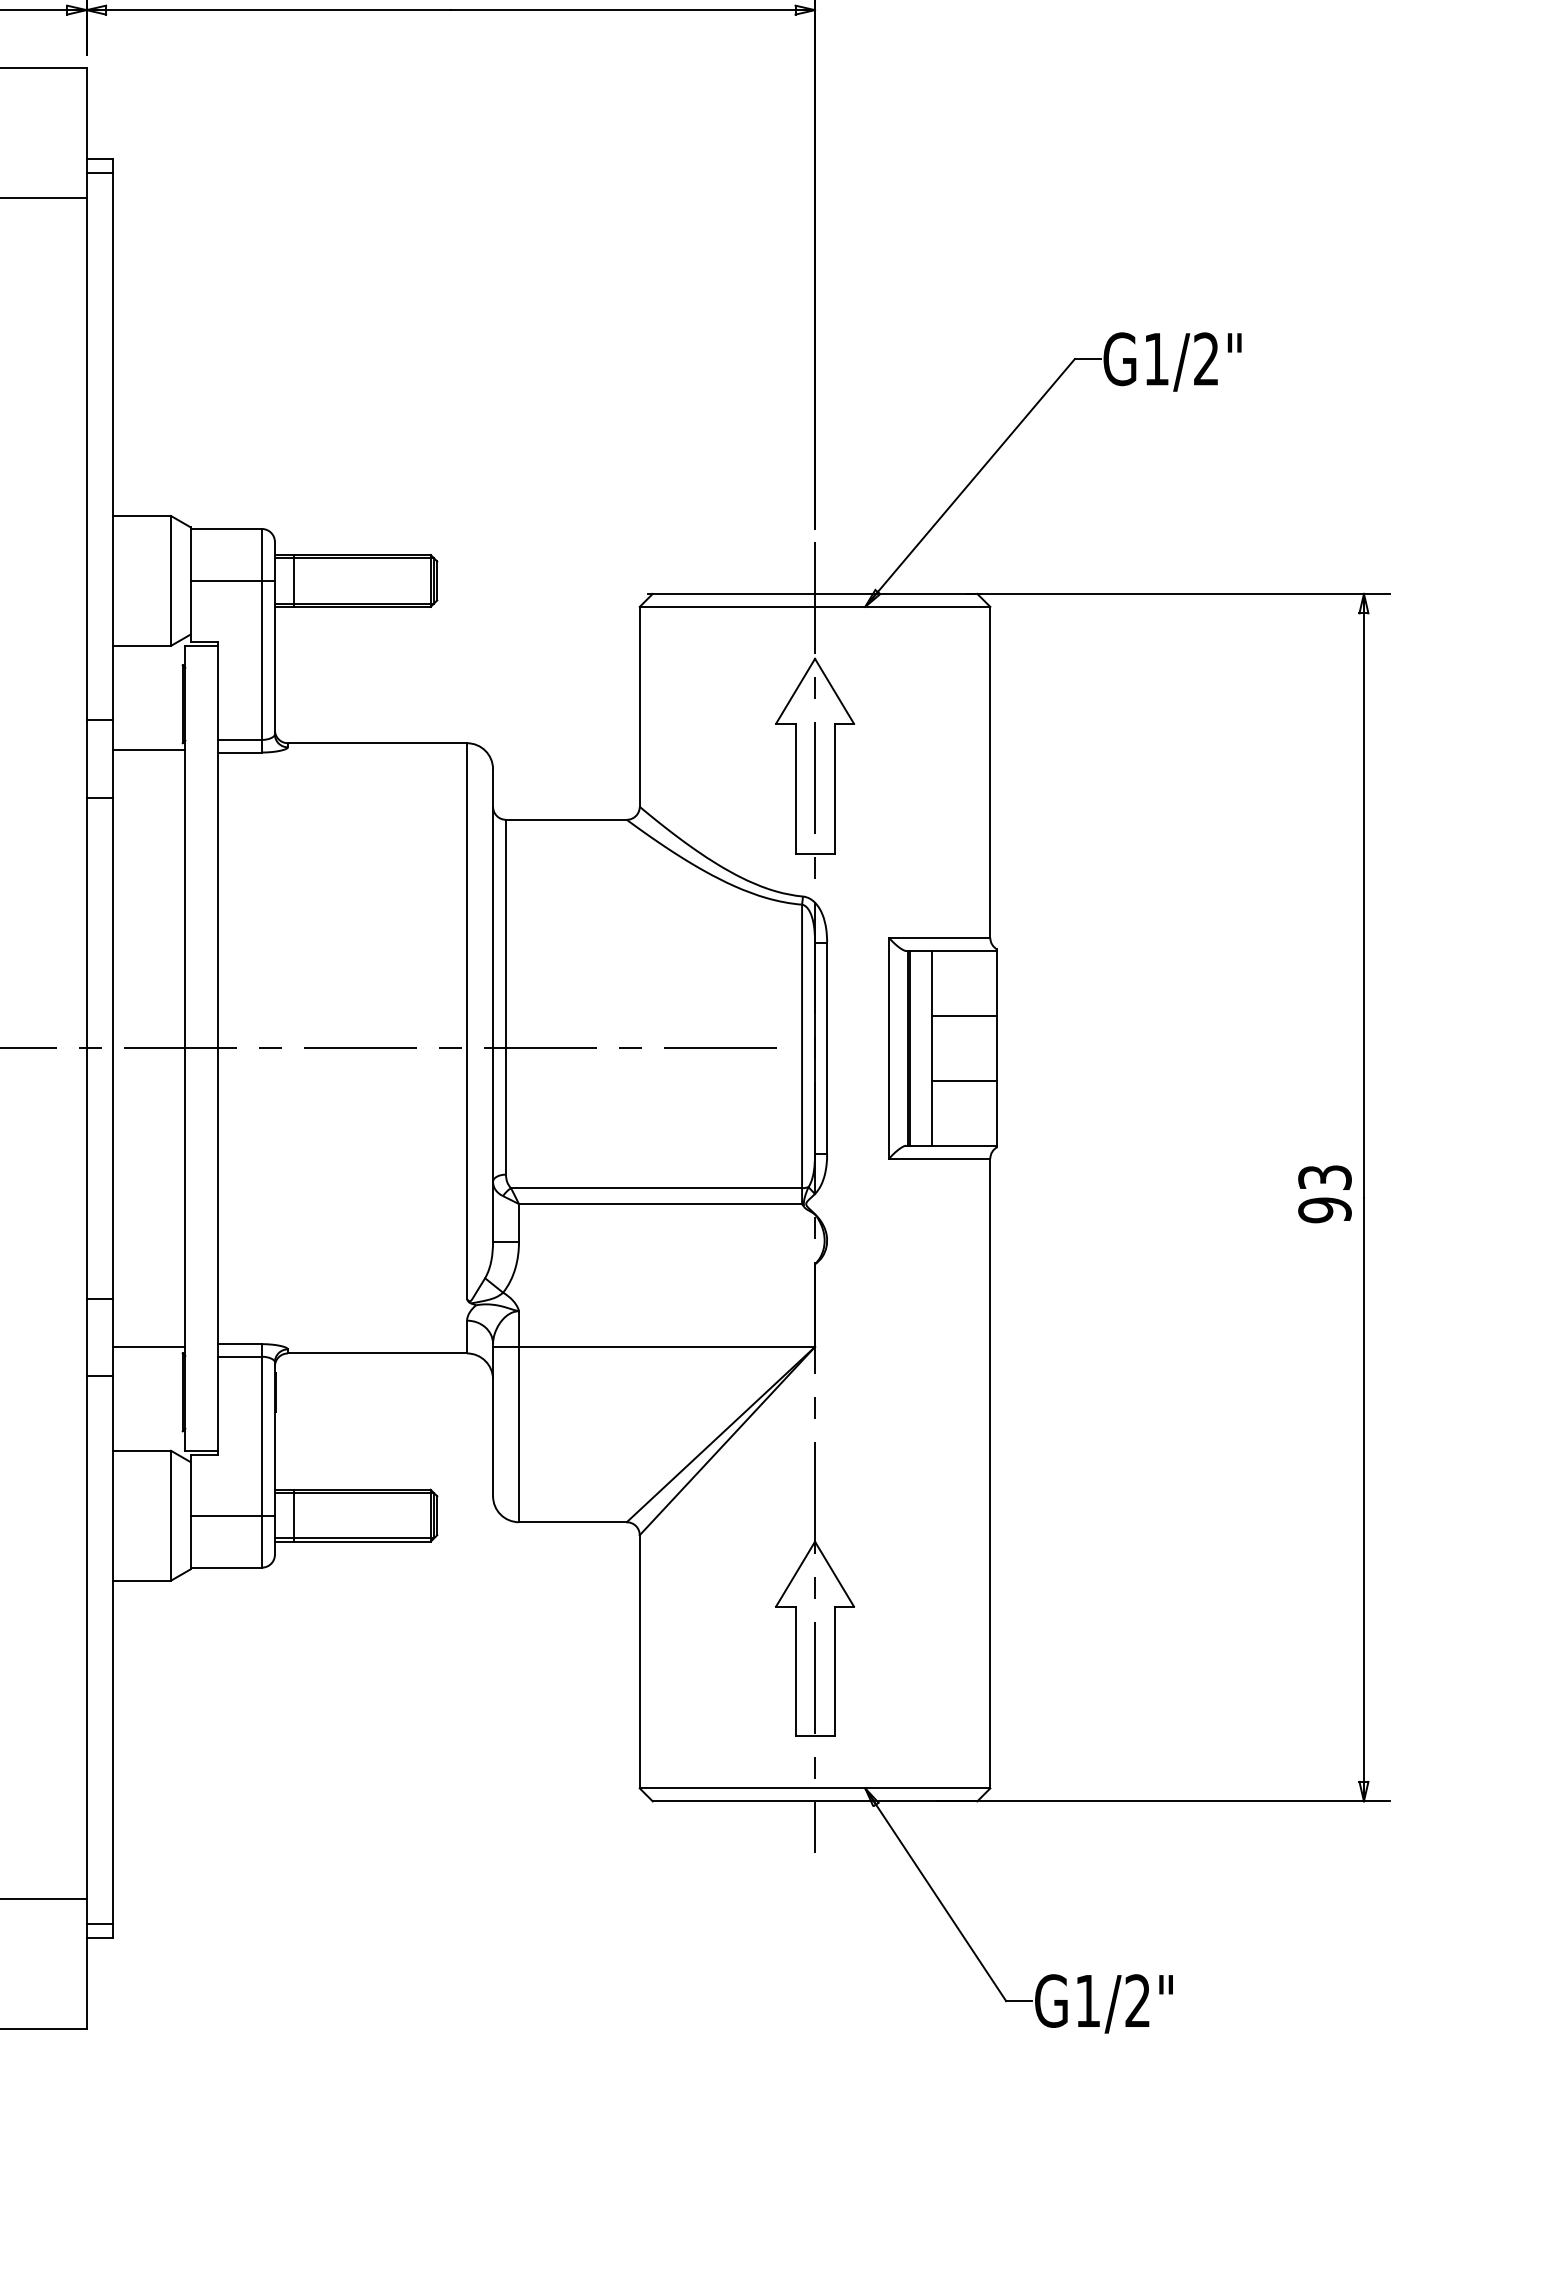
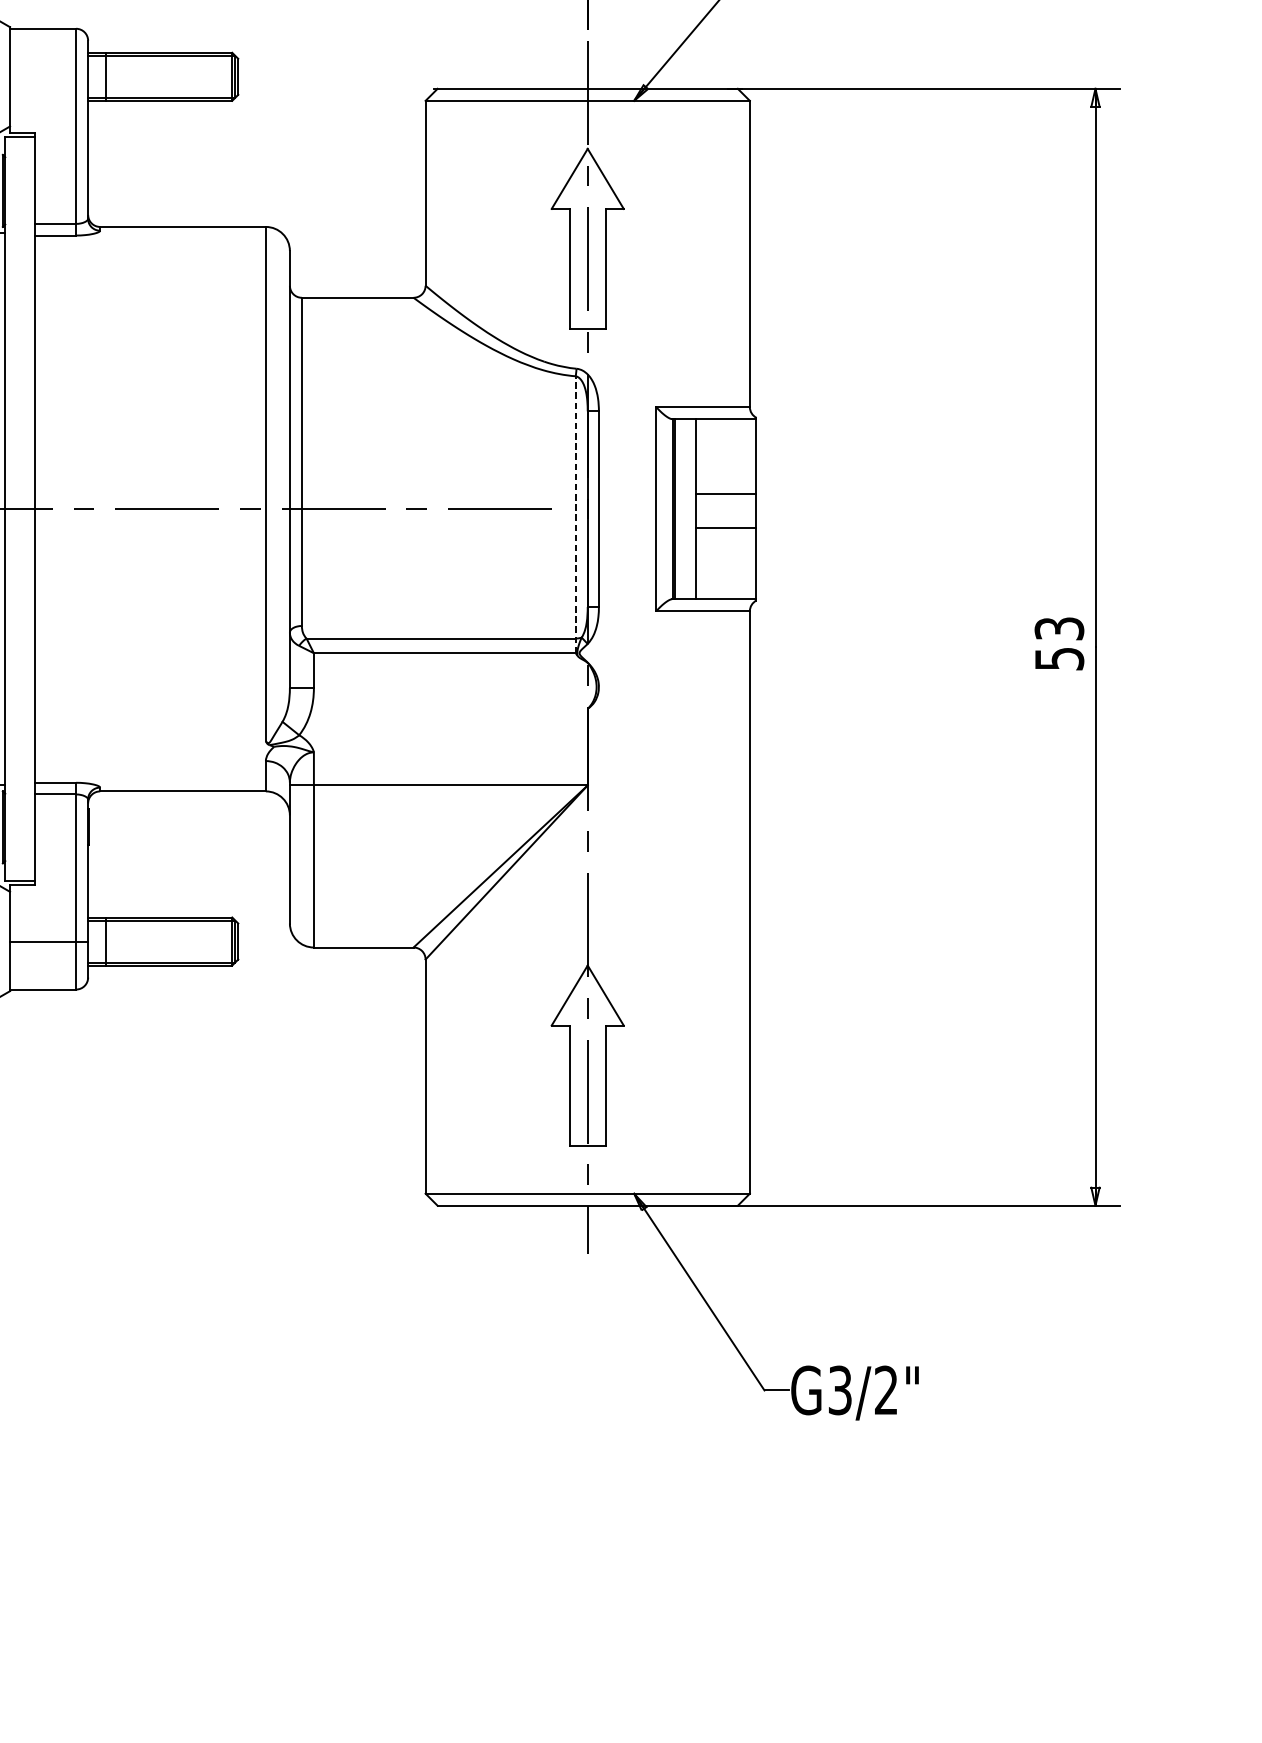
line: (232, 580) -> (48, 76), removed
line: (963, 1015) -> (725, 527), moved
line: (802, 1054) -> (576, 514), solid -> dashed
line: (963, 1080) -> (725, 493), moved
text: (1324, 1210) -> (1058, 659), 93 -> 53
text: (1087, 2000) -> (839, 1389), G1/2" -> G3/2"

